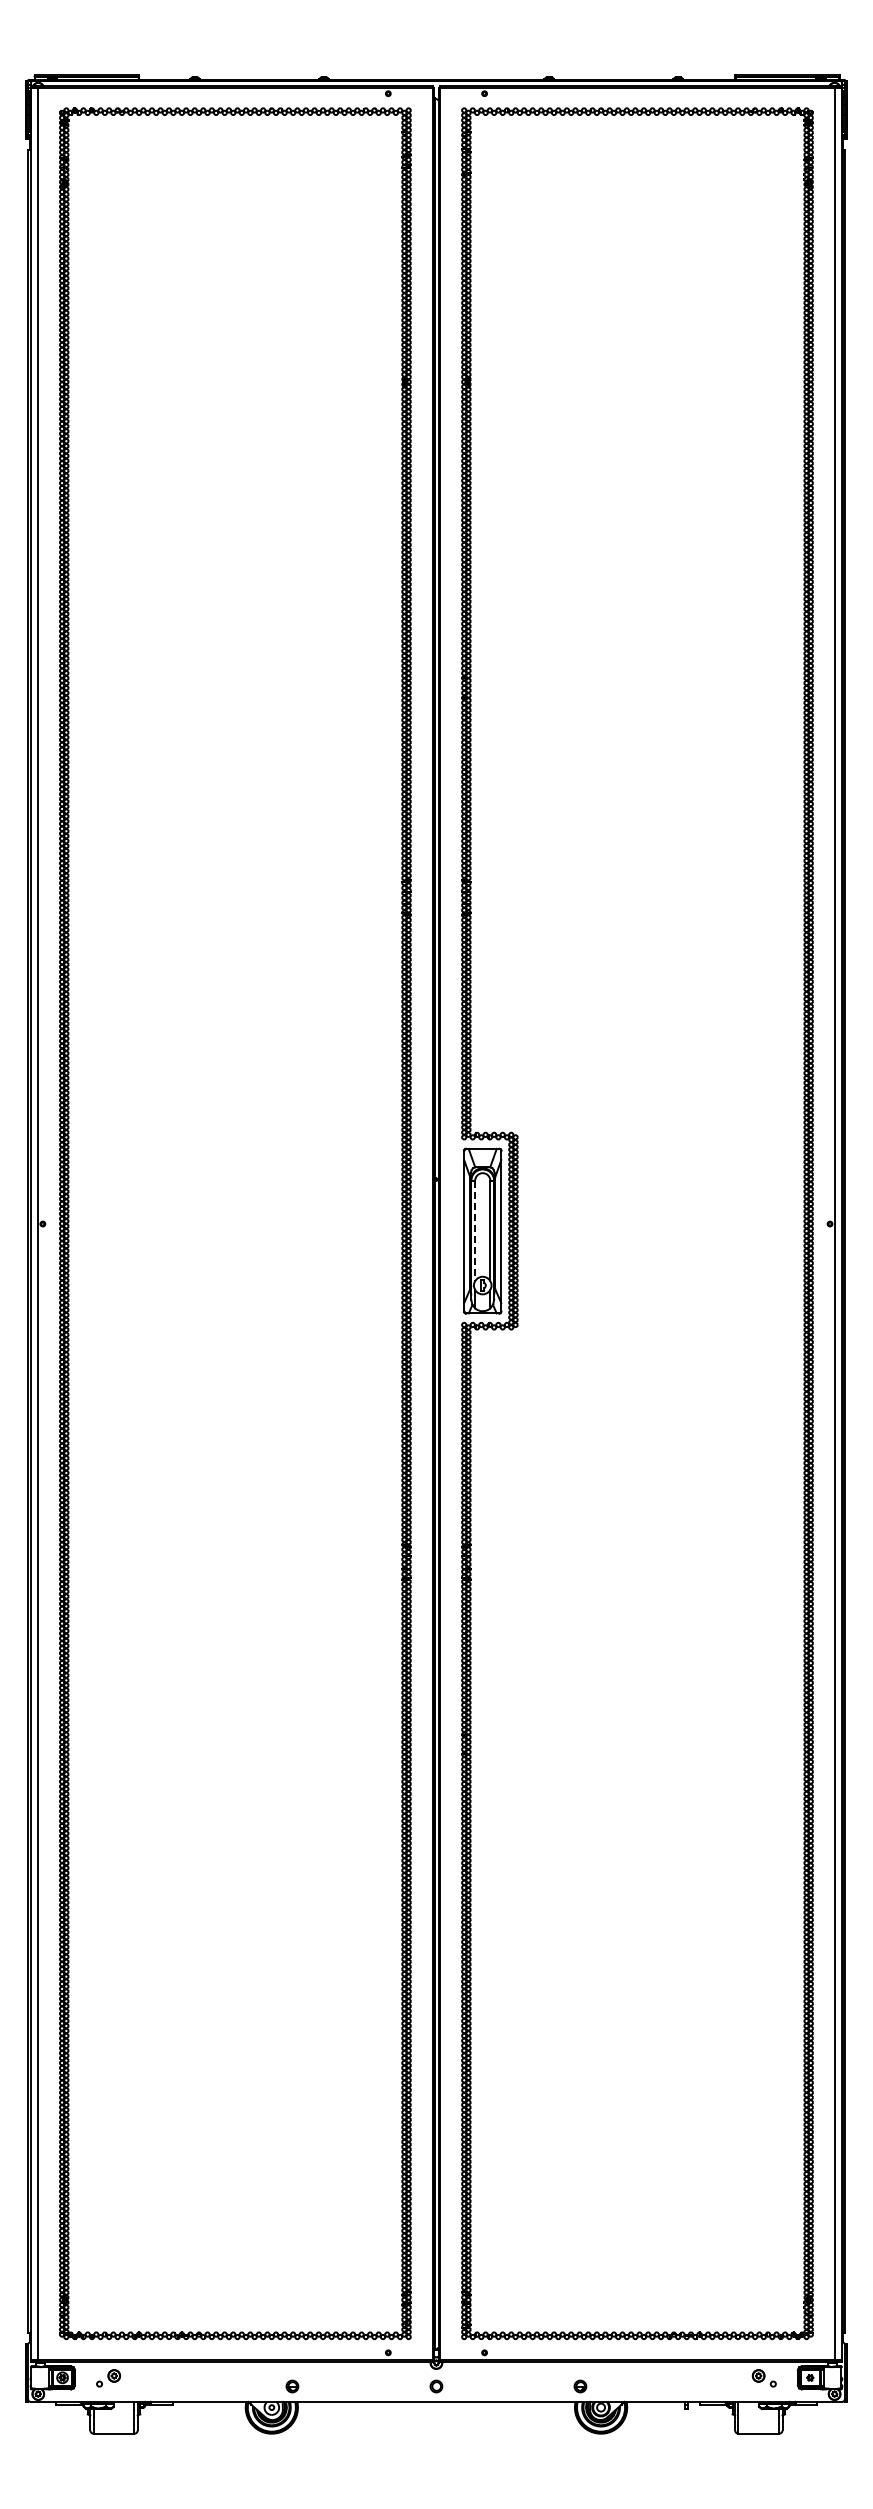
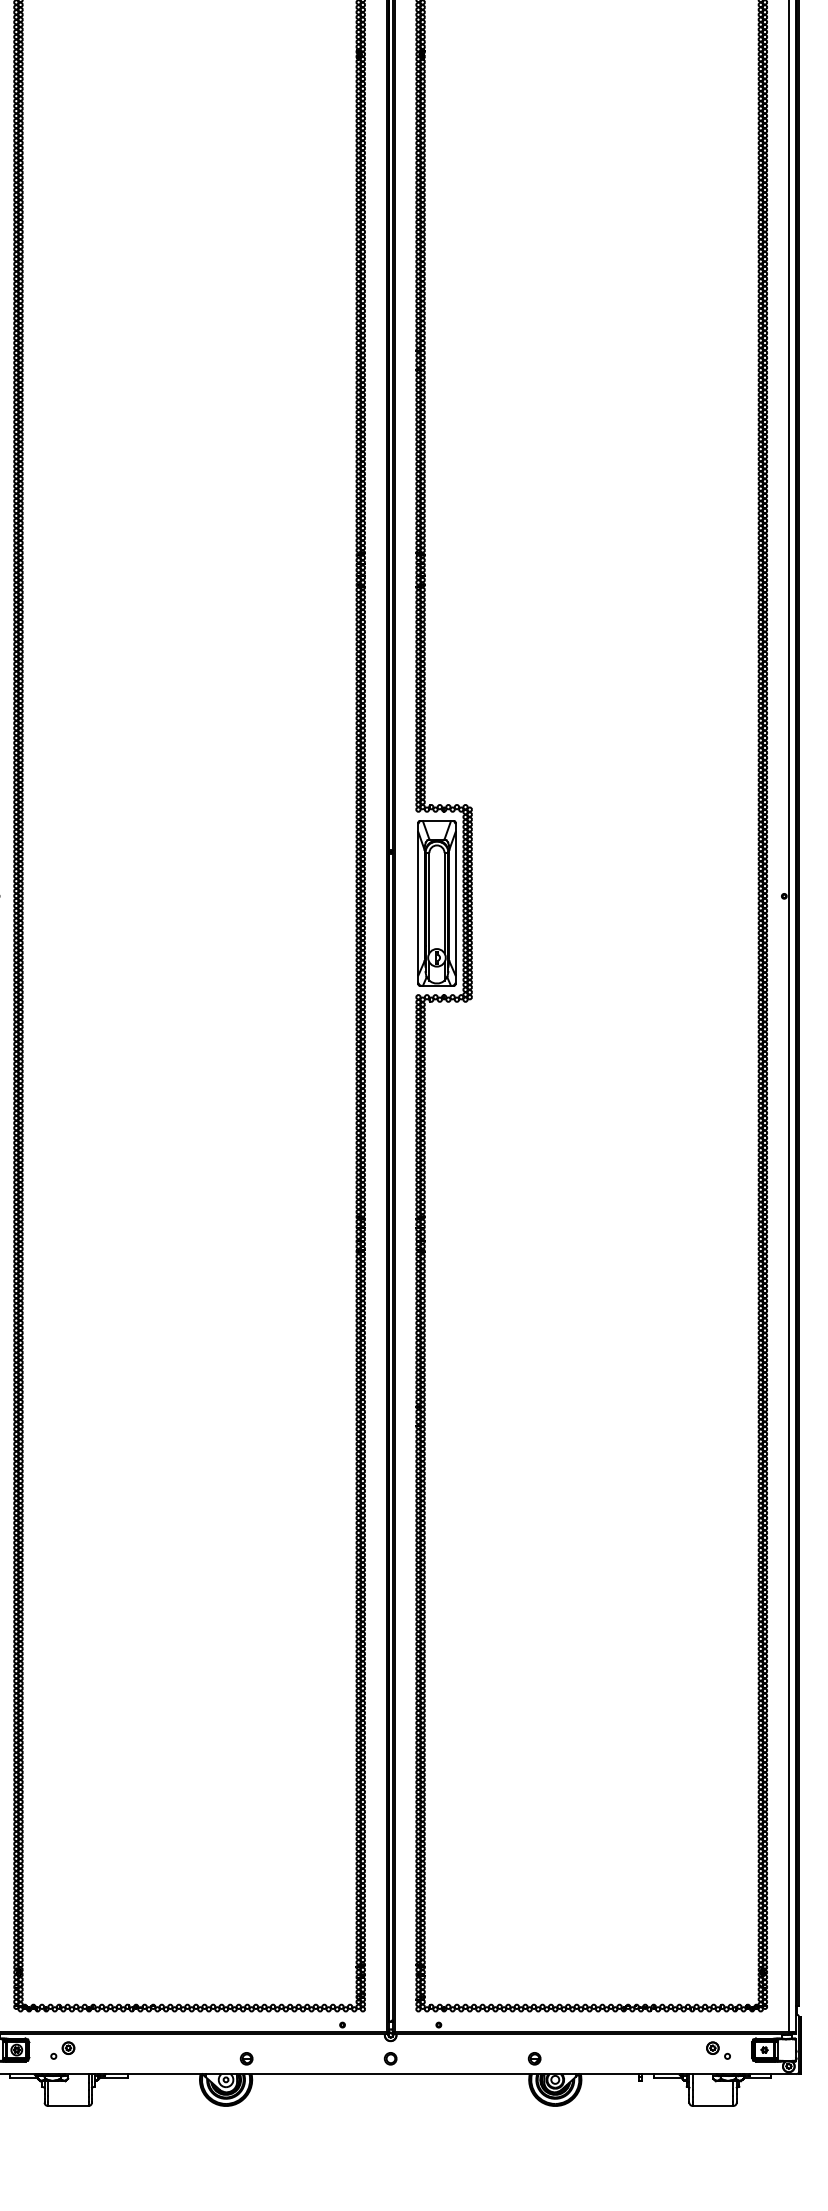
line: (475, 1231) -> (429, 903), dashed -> solid

